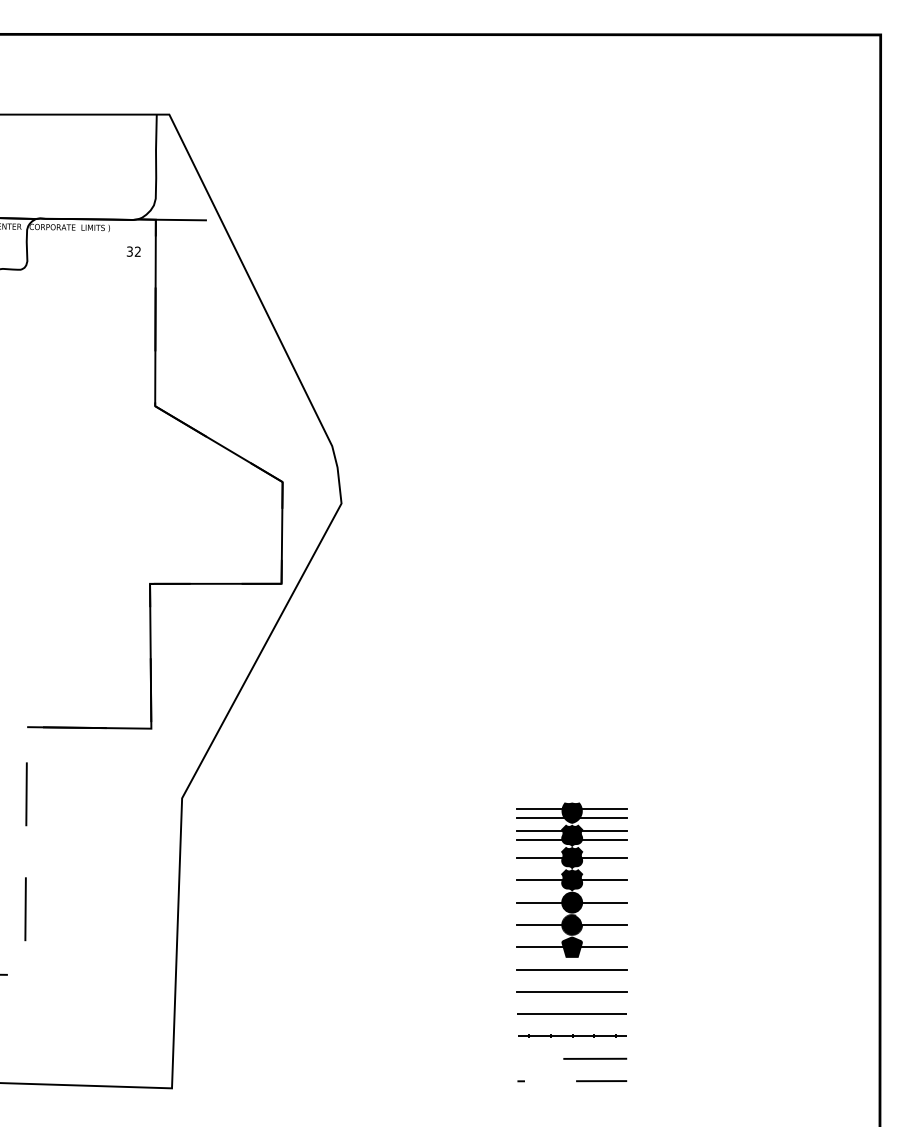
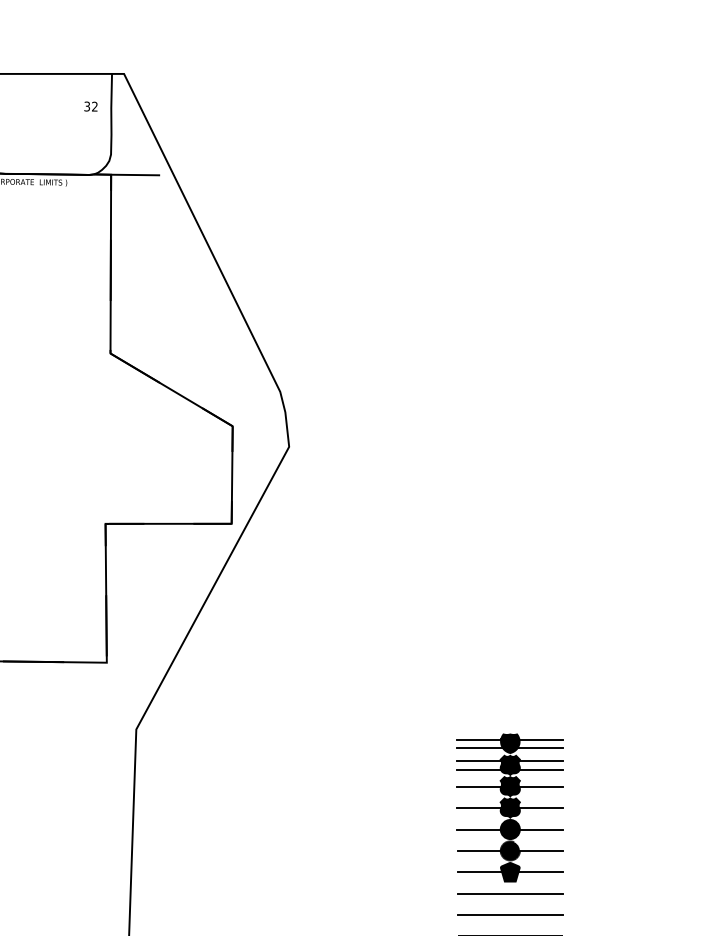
text: (133, 251) -> (90, 106), moved

